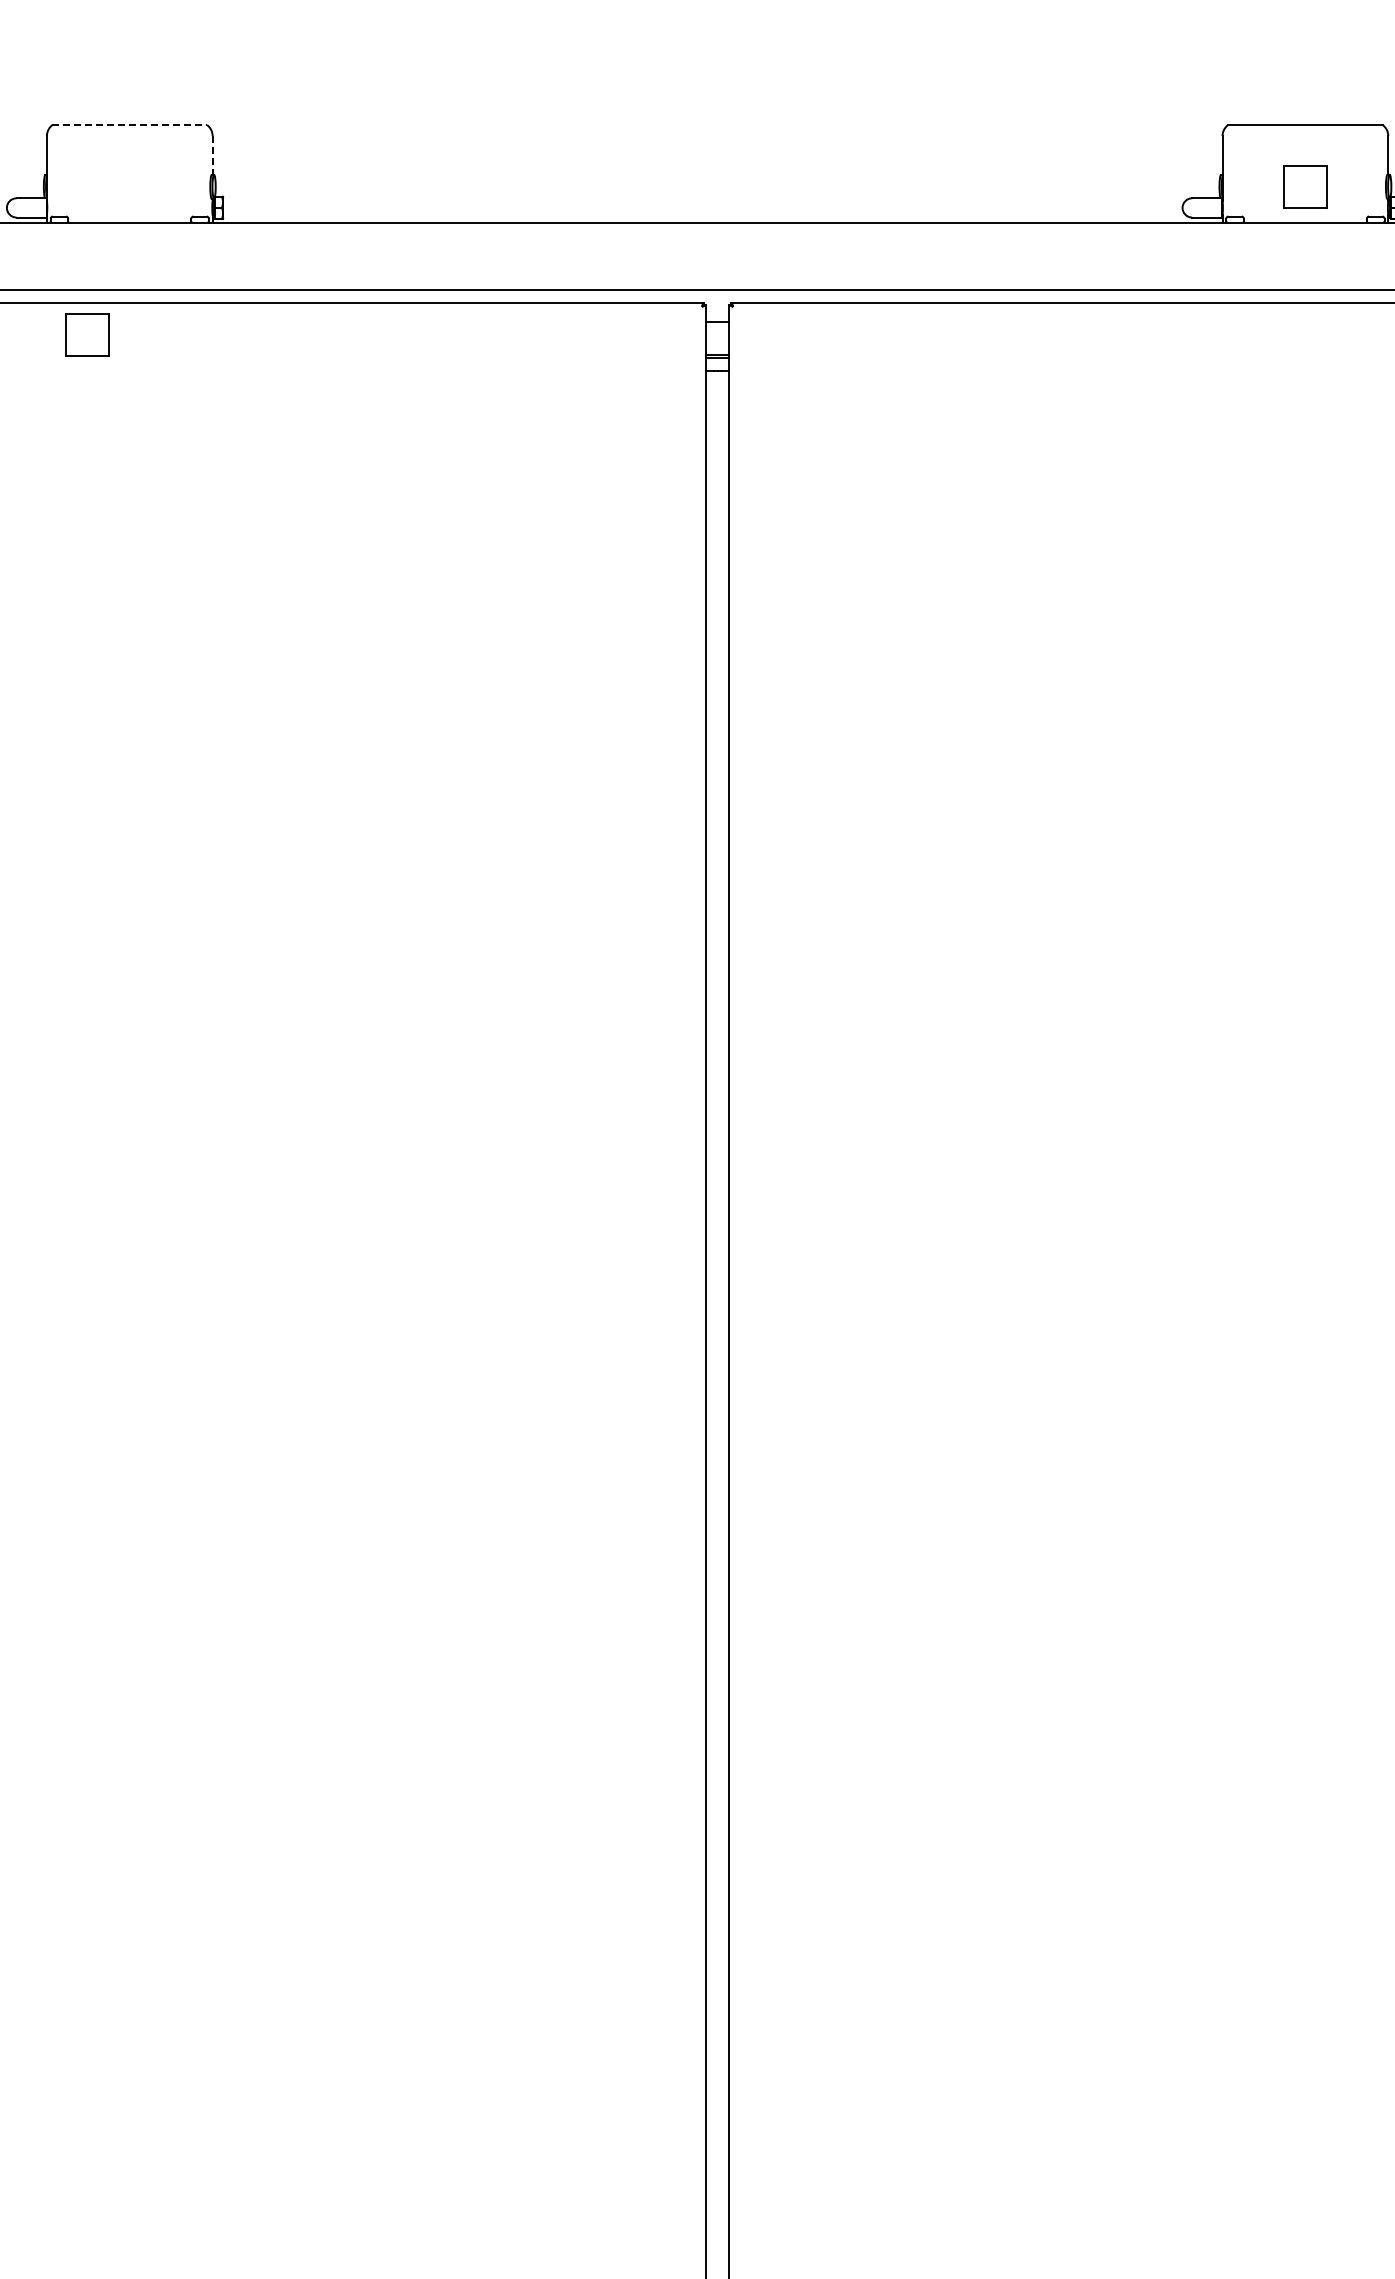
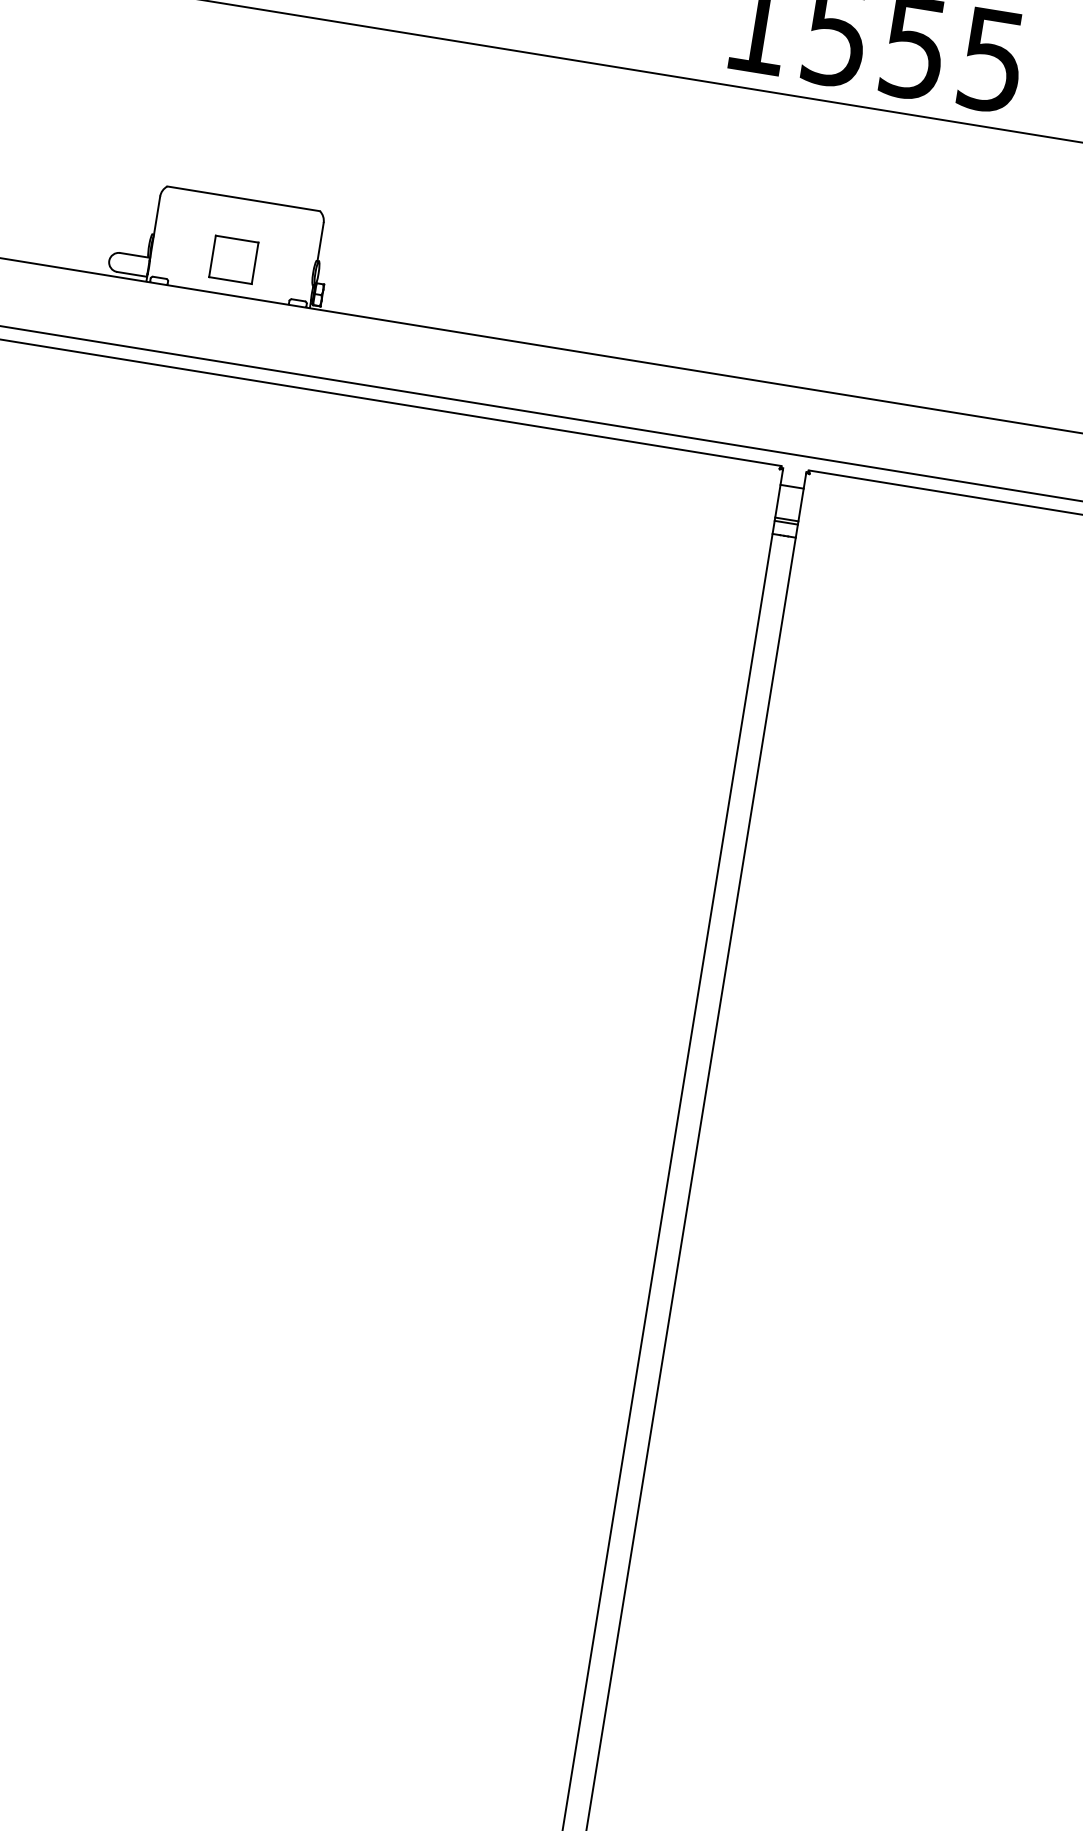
line: (130, 125) -> (244, 199), dashed -> solid
line: (212, 155) -> (320, 242), dashed -> solid
part: (87, 334) -> (233, 259), moved

